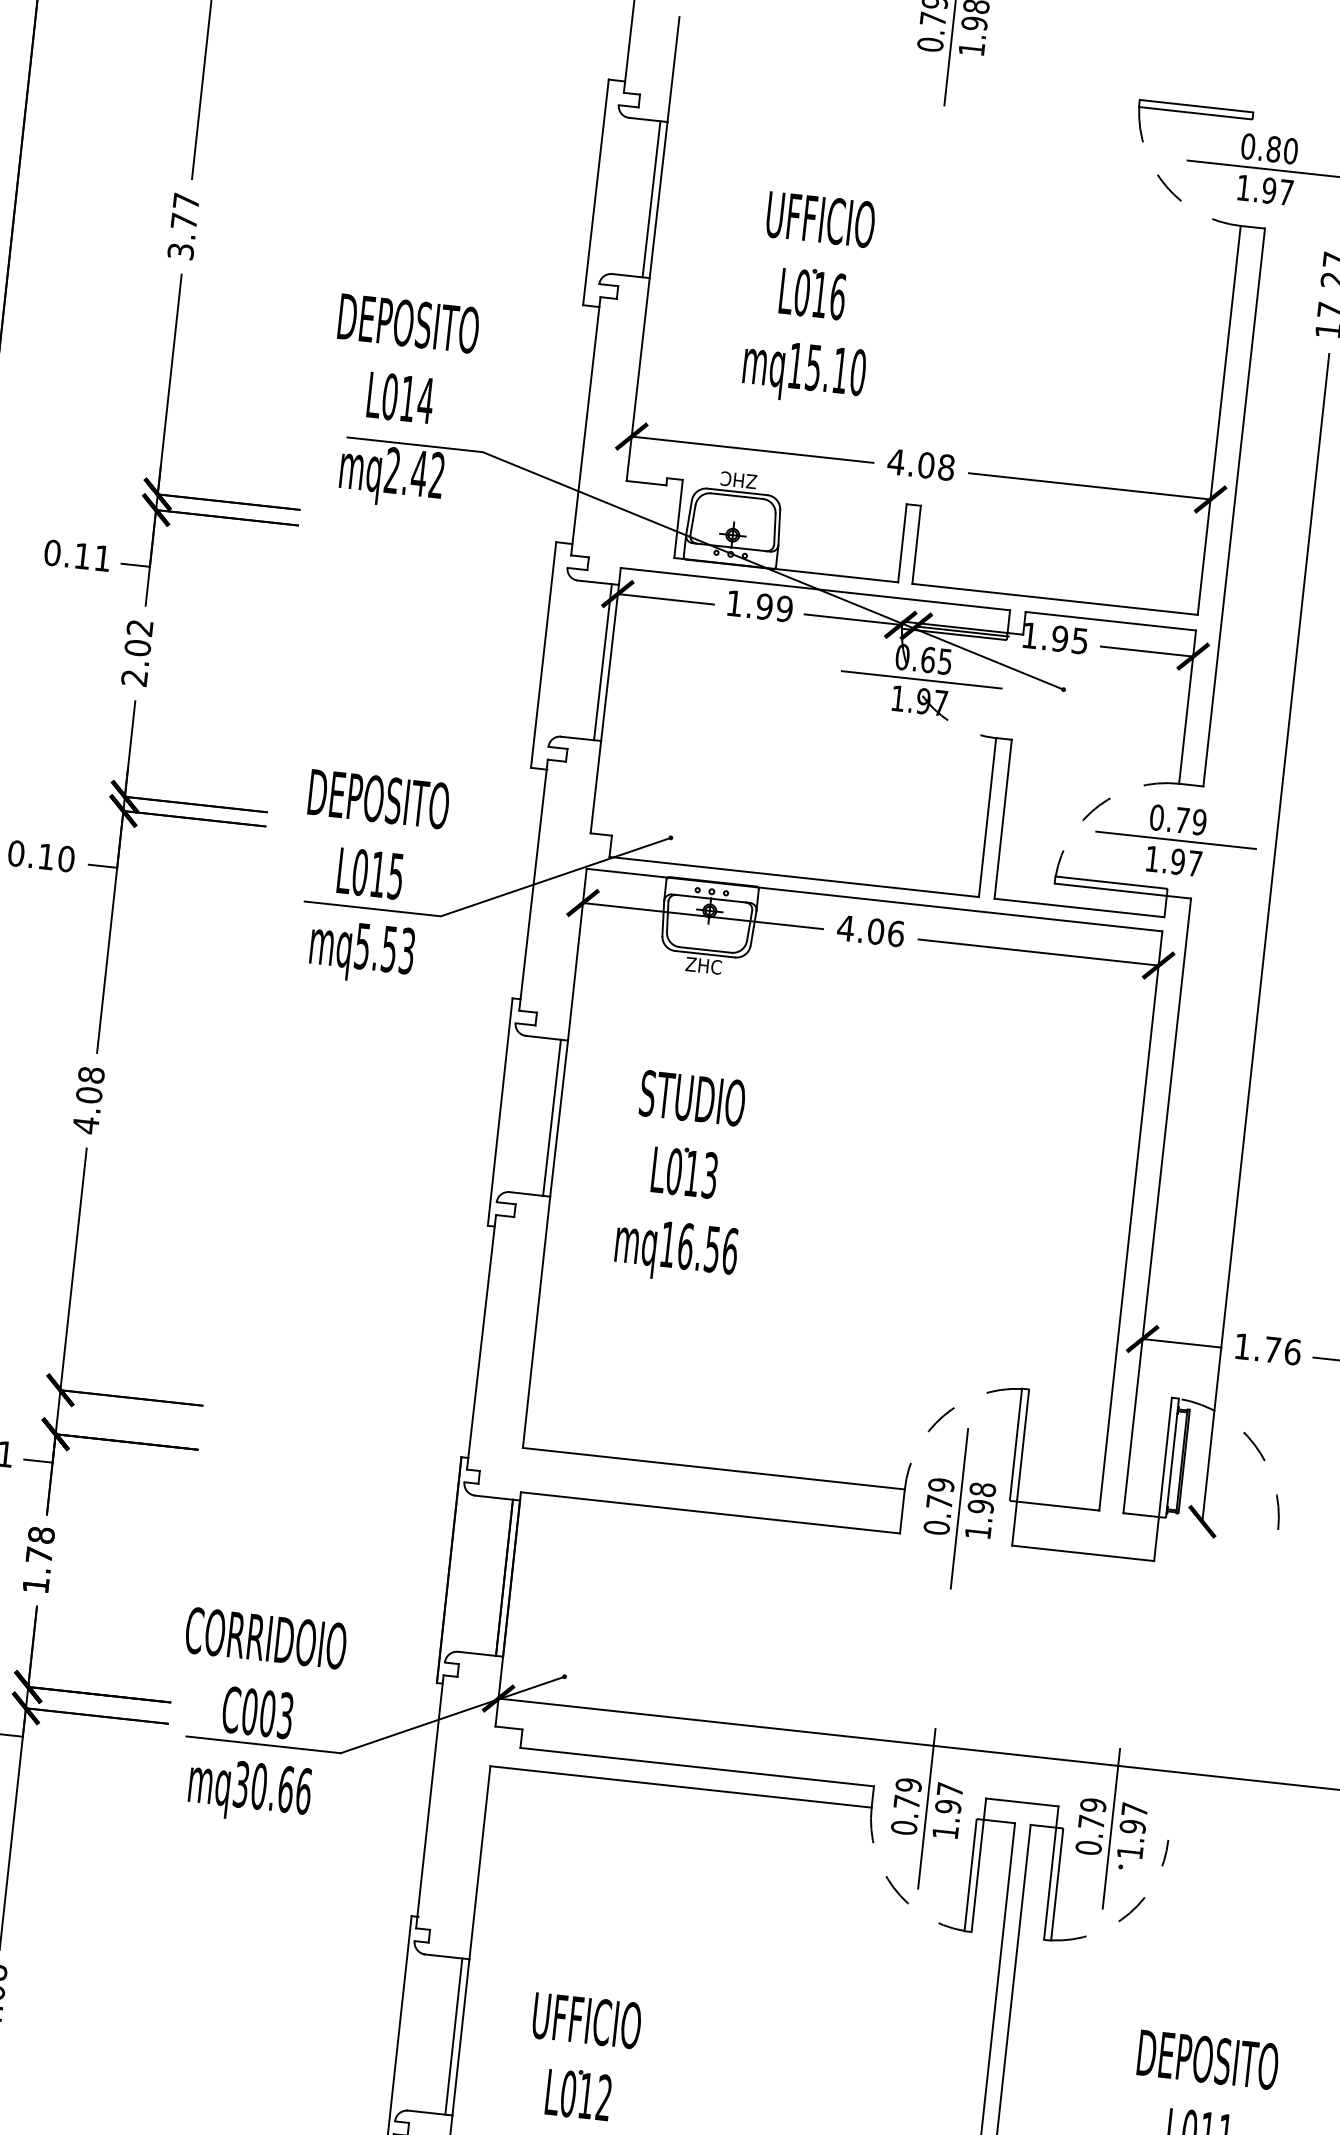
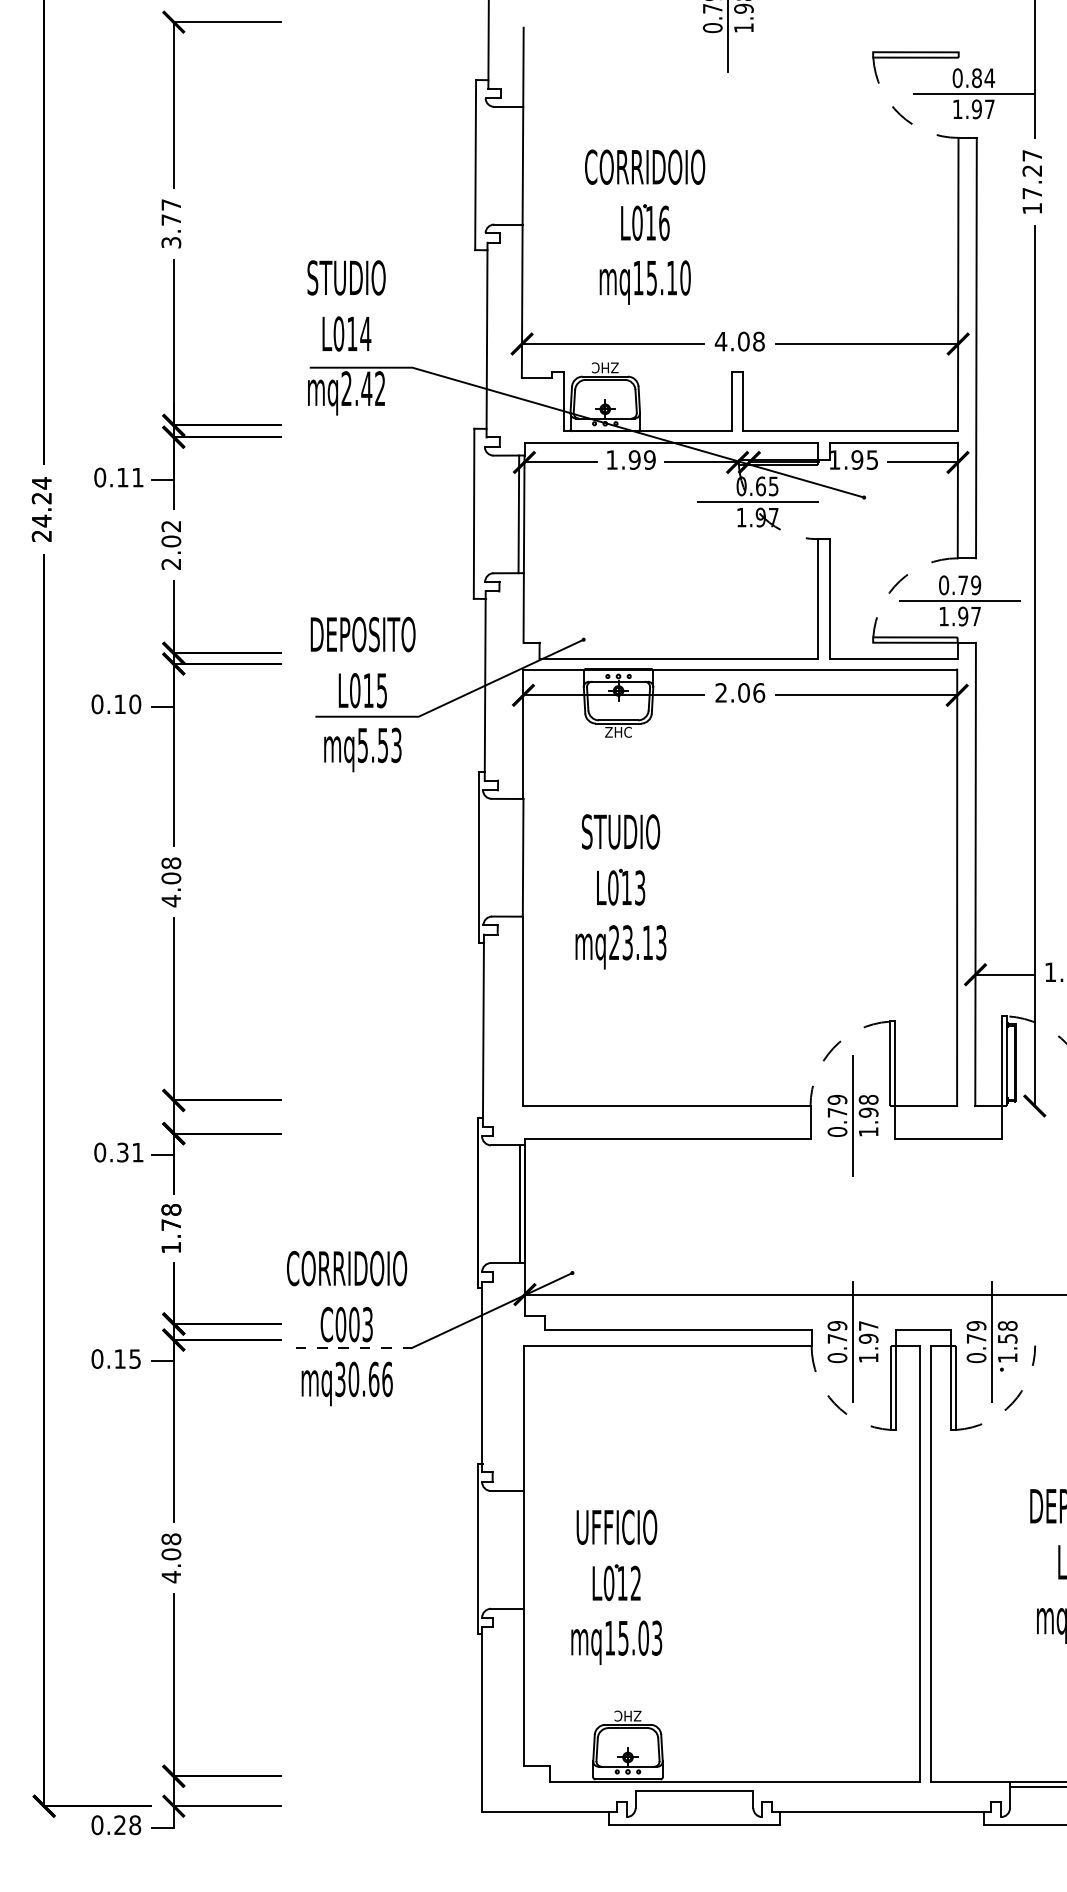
text: (1290, 151) -> (989, 78), 0.80 -> 0.84
line: (651, 198) -> (517, 165), removed
text: (821, 218) -> (645, 166), UFFICIO -> CORRIDOIO
text: (408, 322) -> (346, 277), DEPOSITO -> STUDIO
text: (846, 927) -> (721, 692), 4.06 -> 2.06
line: (551, 1117) -> (517, 857), removed
text: (698, 1247) -> (637, 942), mq16.56 -> mq23.13
line: (264, 1745) -> (354, 1348), solid -> dashed
text: (1133, 1818) -> (1007, 1332), 1.97 -> 1.58
line: (454, 2036) -> (519, 1549), removed

